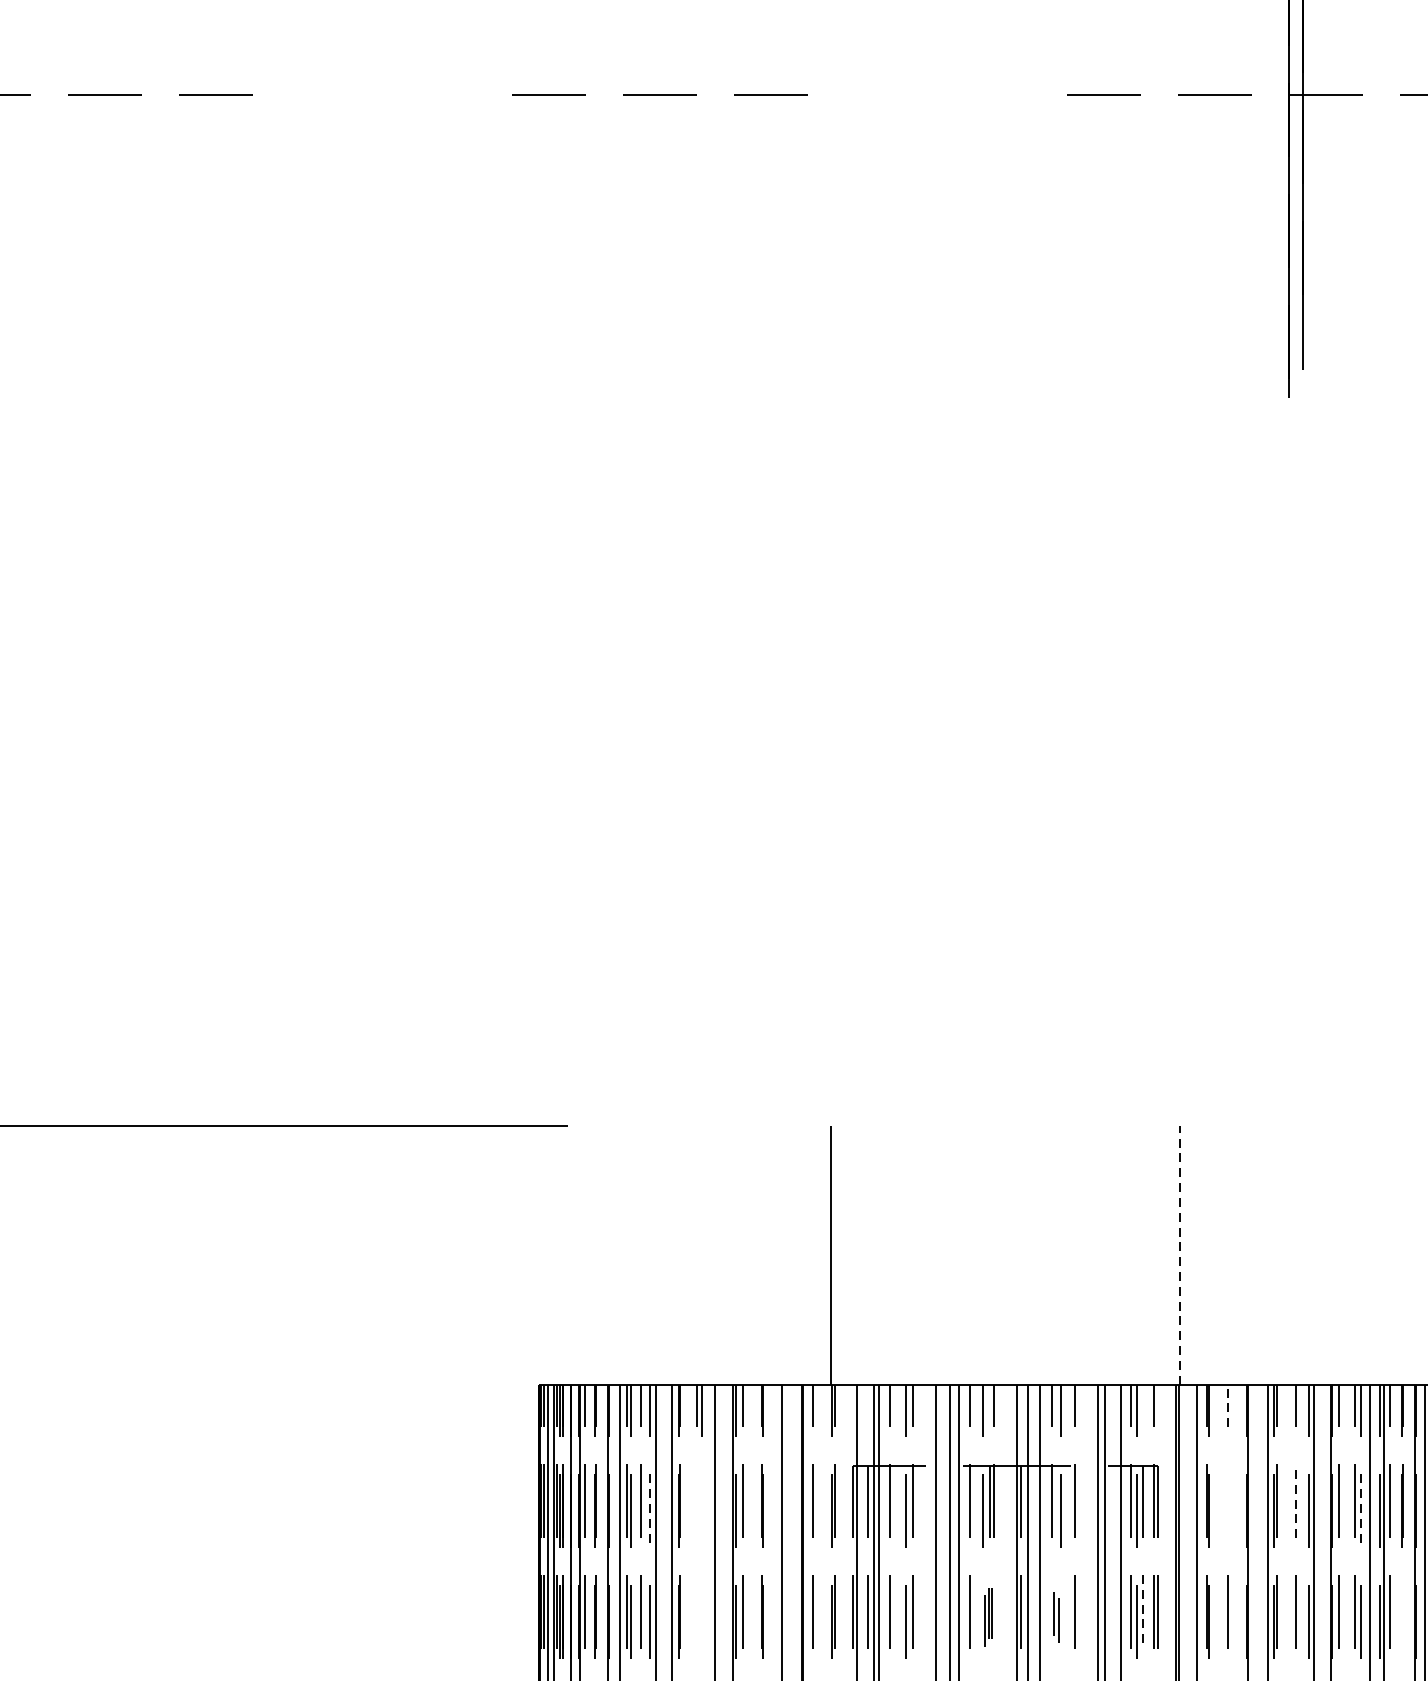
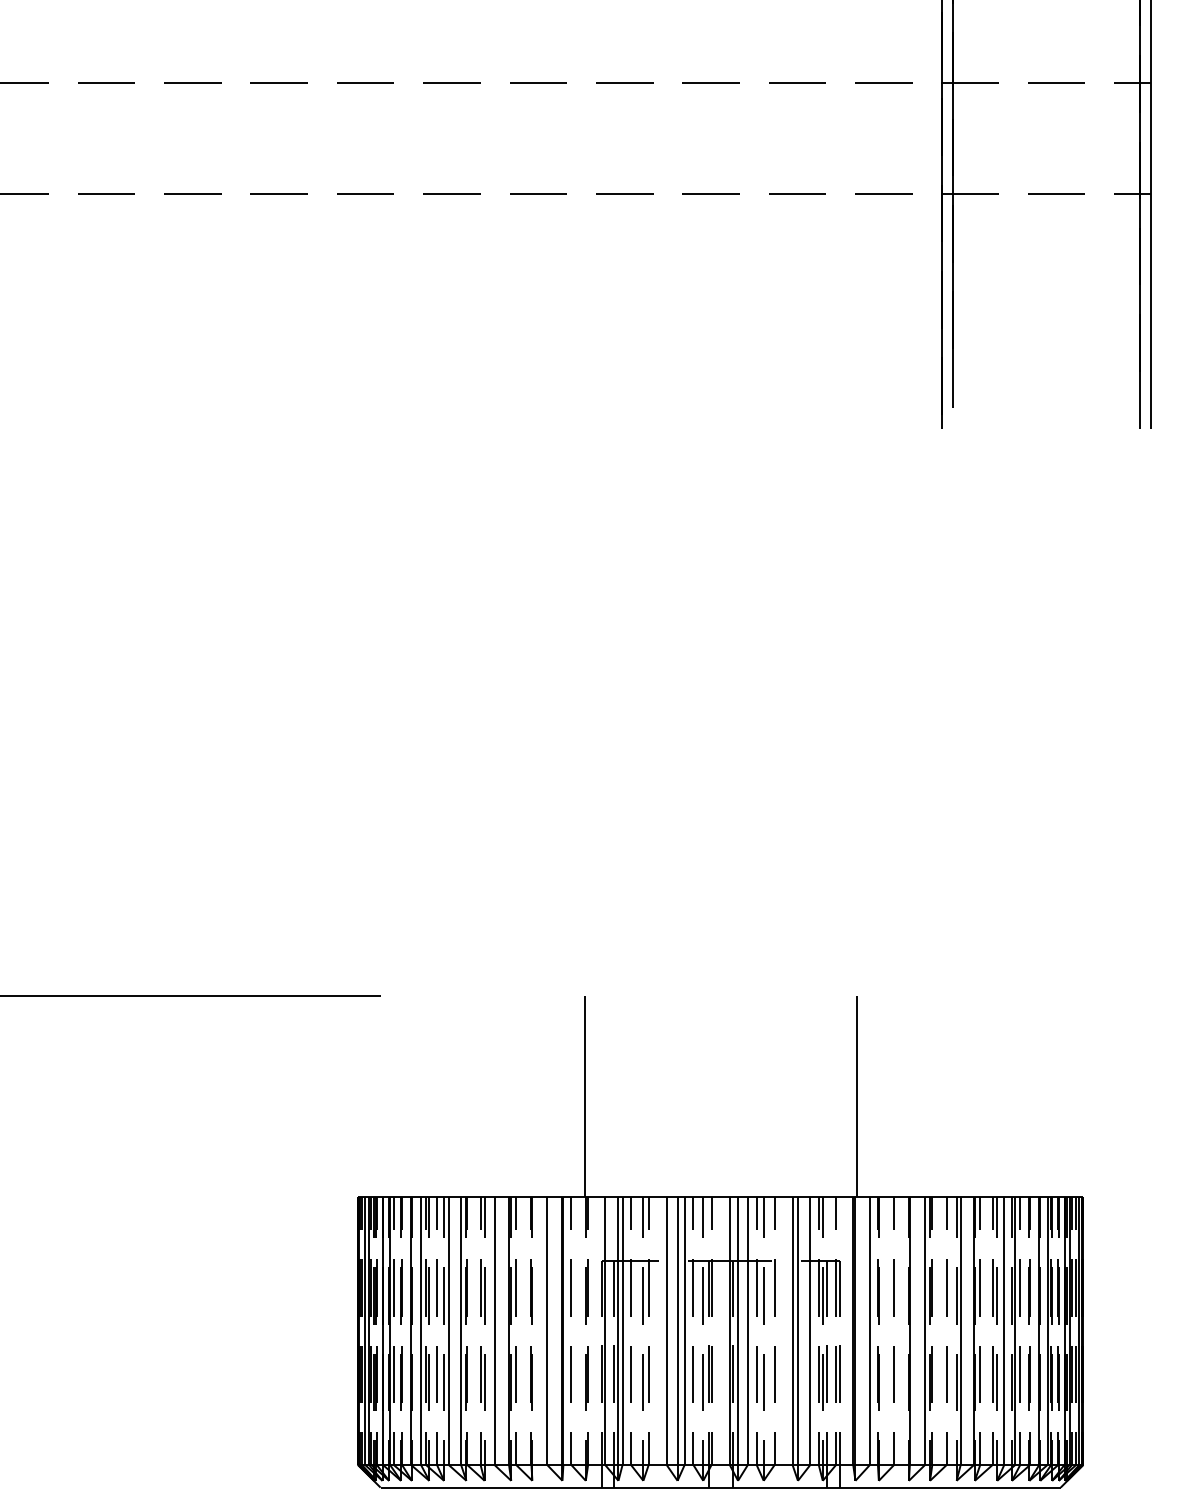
line: (326, 94) -> (192, 193), added
line: (437, 94) -> (278, 193), added
line: (881, 94) -> (624, 193), added
line: (992, 94) -> (710, 193), added
line: (1179, 1255) -> (856, 1096), dashed -> solid
line: (1228, 1405) -> (894, 1213), dashed -> solid
line: (1227, 1500) -> (893, 1287), added
line: (1295, 1501) -> (946, 1288), dashed -> solid
part: (699, 1505) -> (482, 1291), added
line: (650, 1510) -> (444, 1295), dashed -> solid
line: (1361, 1510) -> (997, 1295), dashed -> solid
line: (1142, 1612) -> (827, 1374), dashed -> solid
part: (988, 1616) -> (707, 1377), size x1.43
part: (699, 1617) -> (482, 1378), added
part: (1056, 1617) -> (760, 1378), size x1.67
line: (1402, 1617) -> (1029, 1378), added

